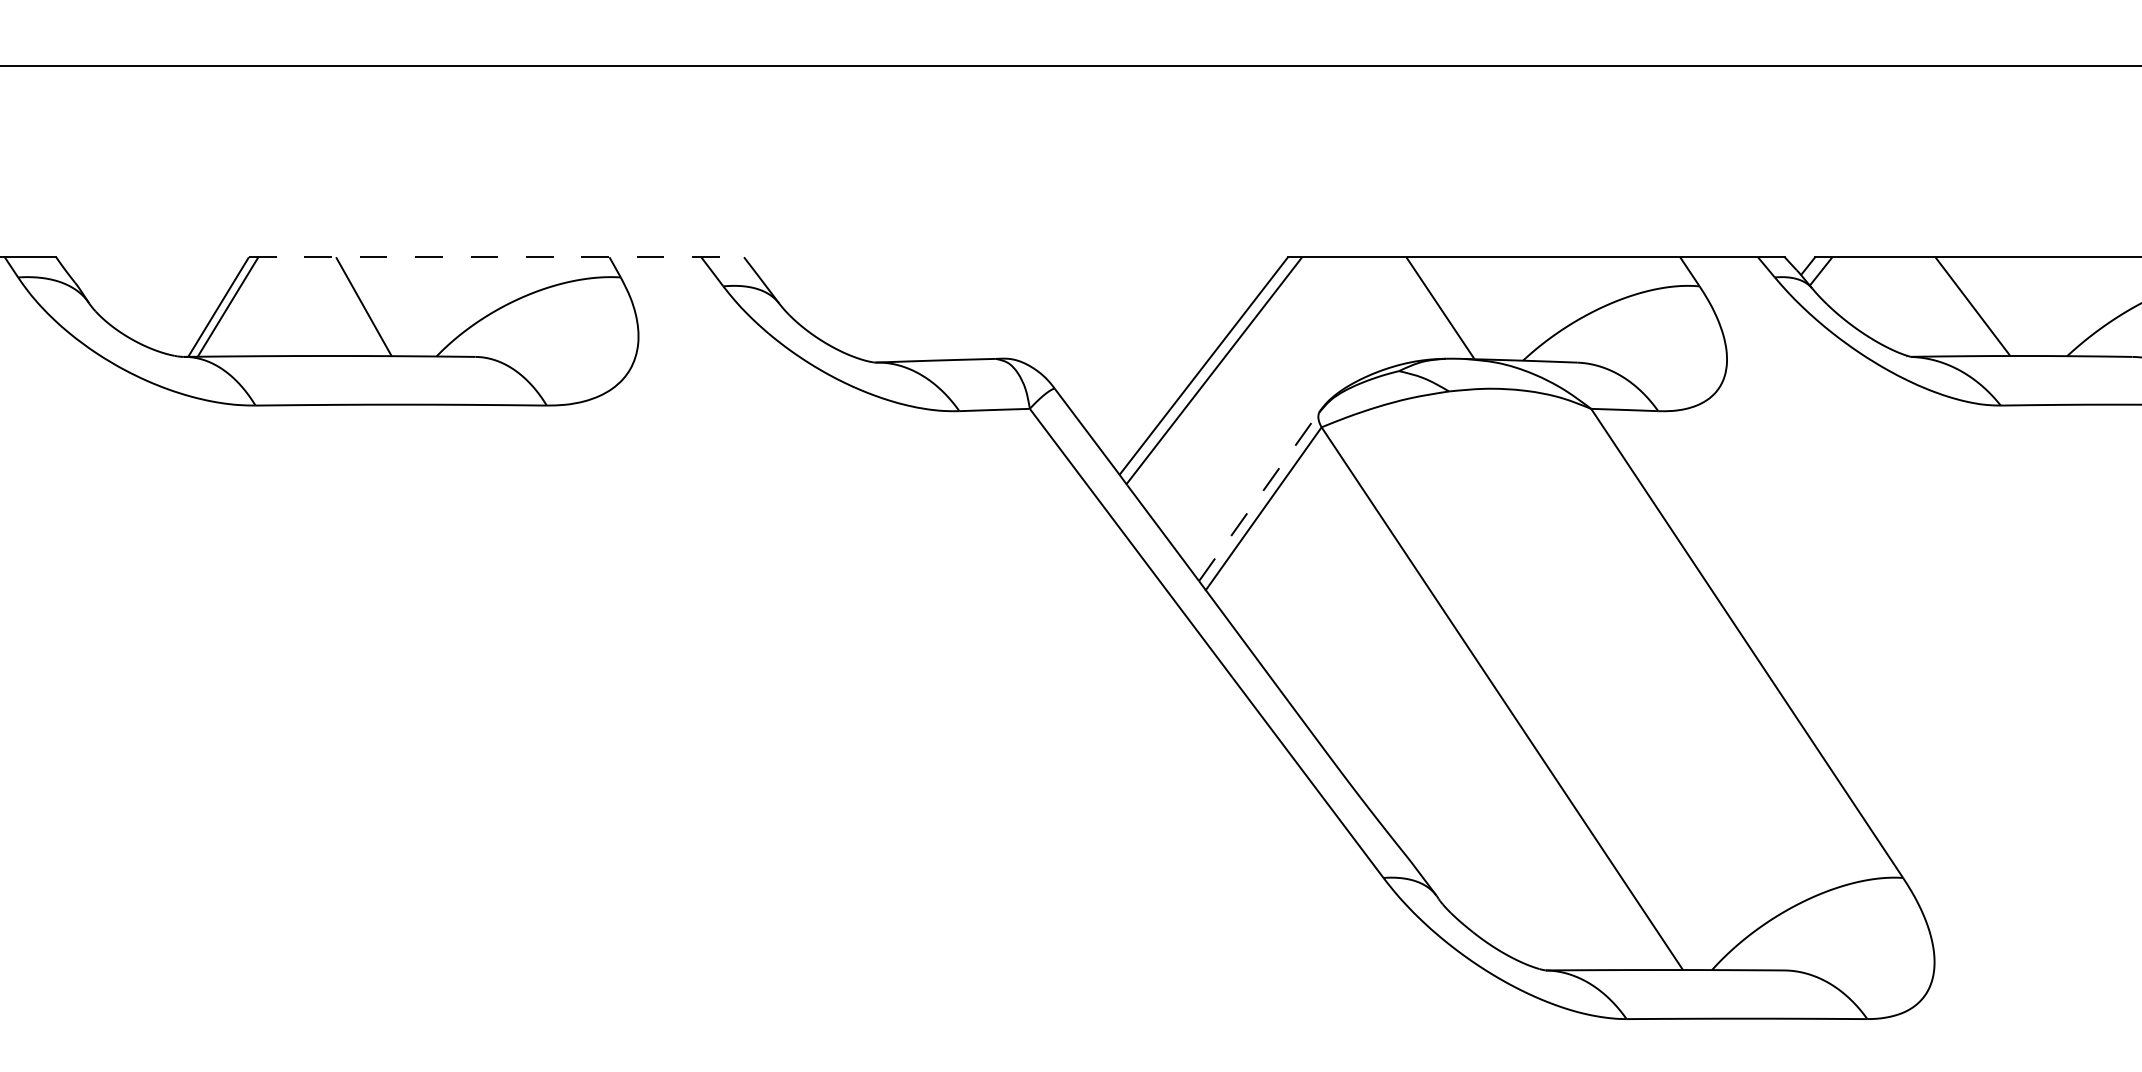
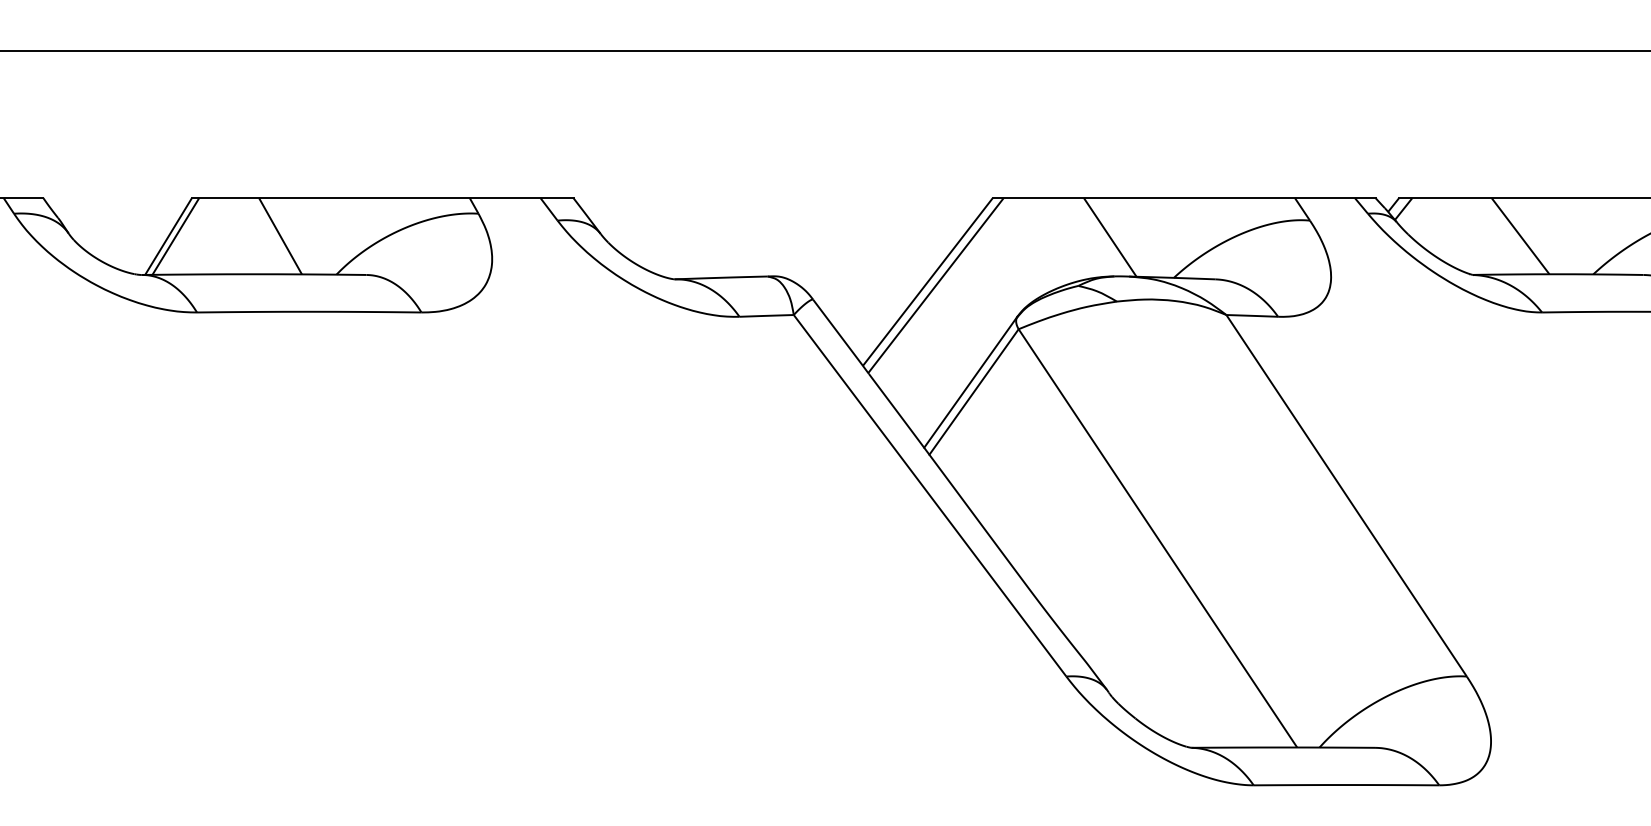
line: (496, 257) -> (382, 198), dashed -> solid
line: (1260, 495) -> (971, 381), dashed -> solid

